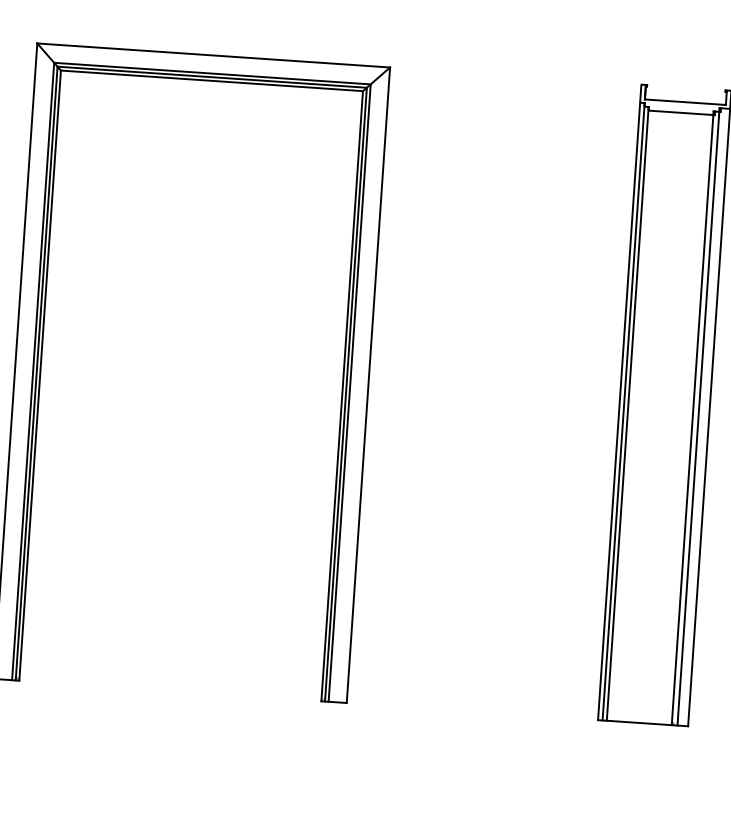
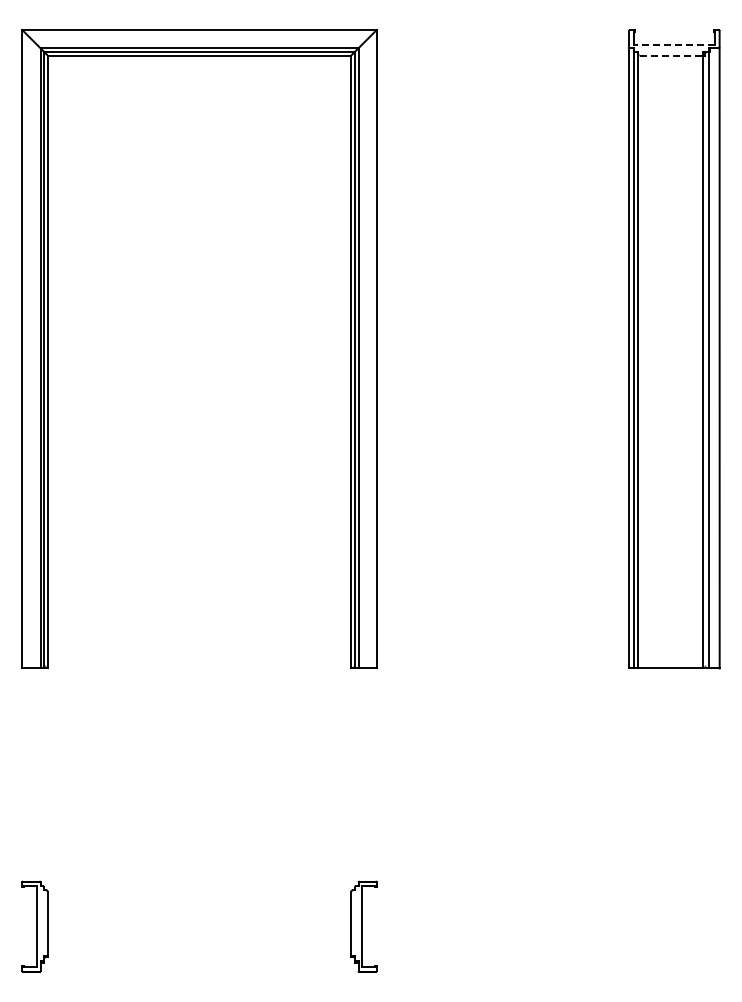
line: (685, 102) -> (674, 44), solid -> dashed
line: (681, 112) -> (671, 55), solid -> dashed

